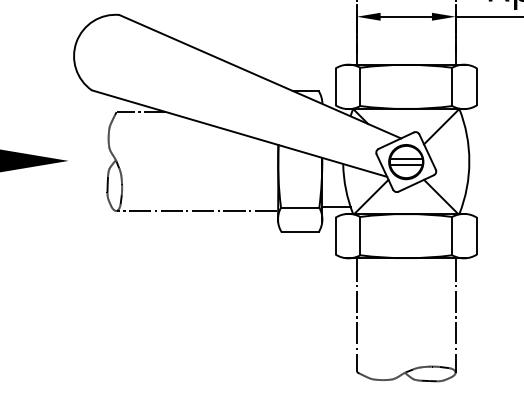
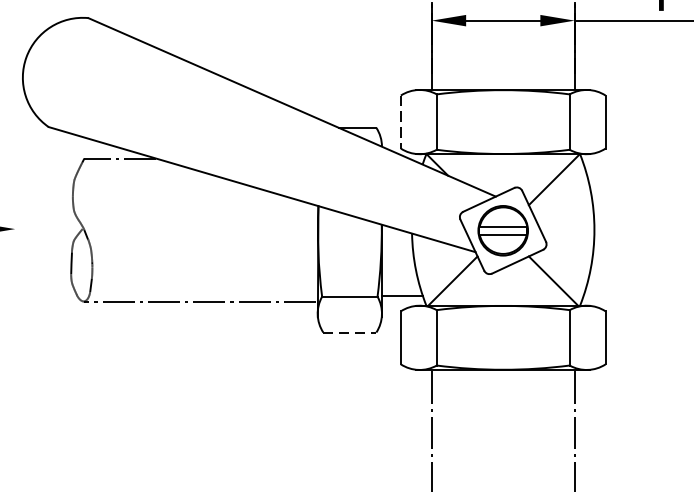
line: (335, 87) -> (400, 122), solid -> dashed
line: (300, 232) -> (350, 332), solid -> dashed

